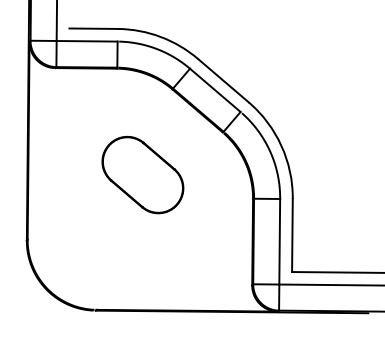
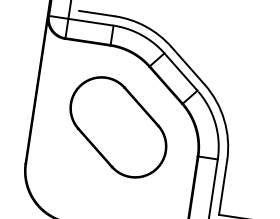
part: (142, 174) -> (118, 126), size x1.67

